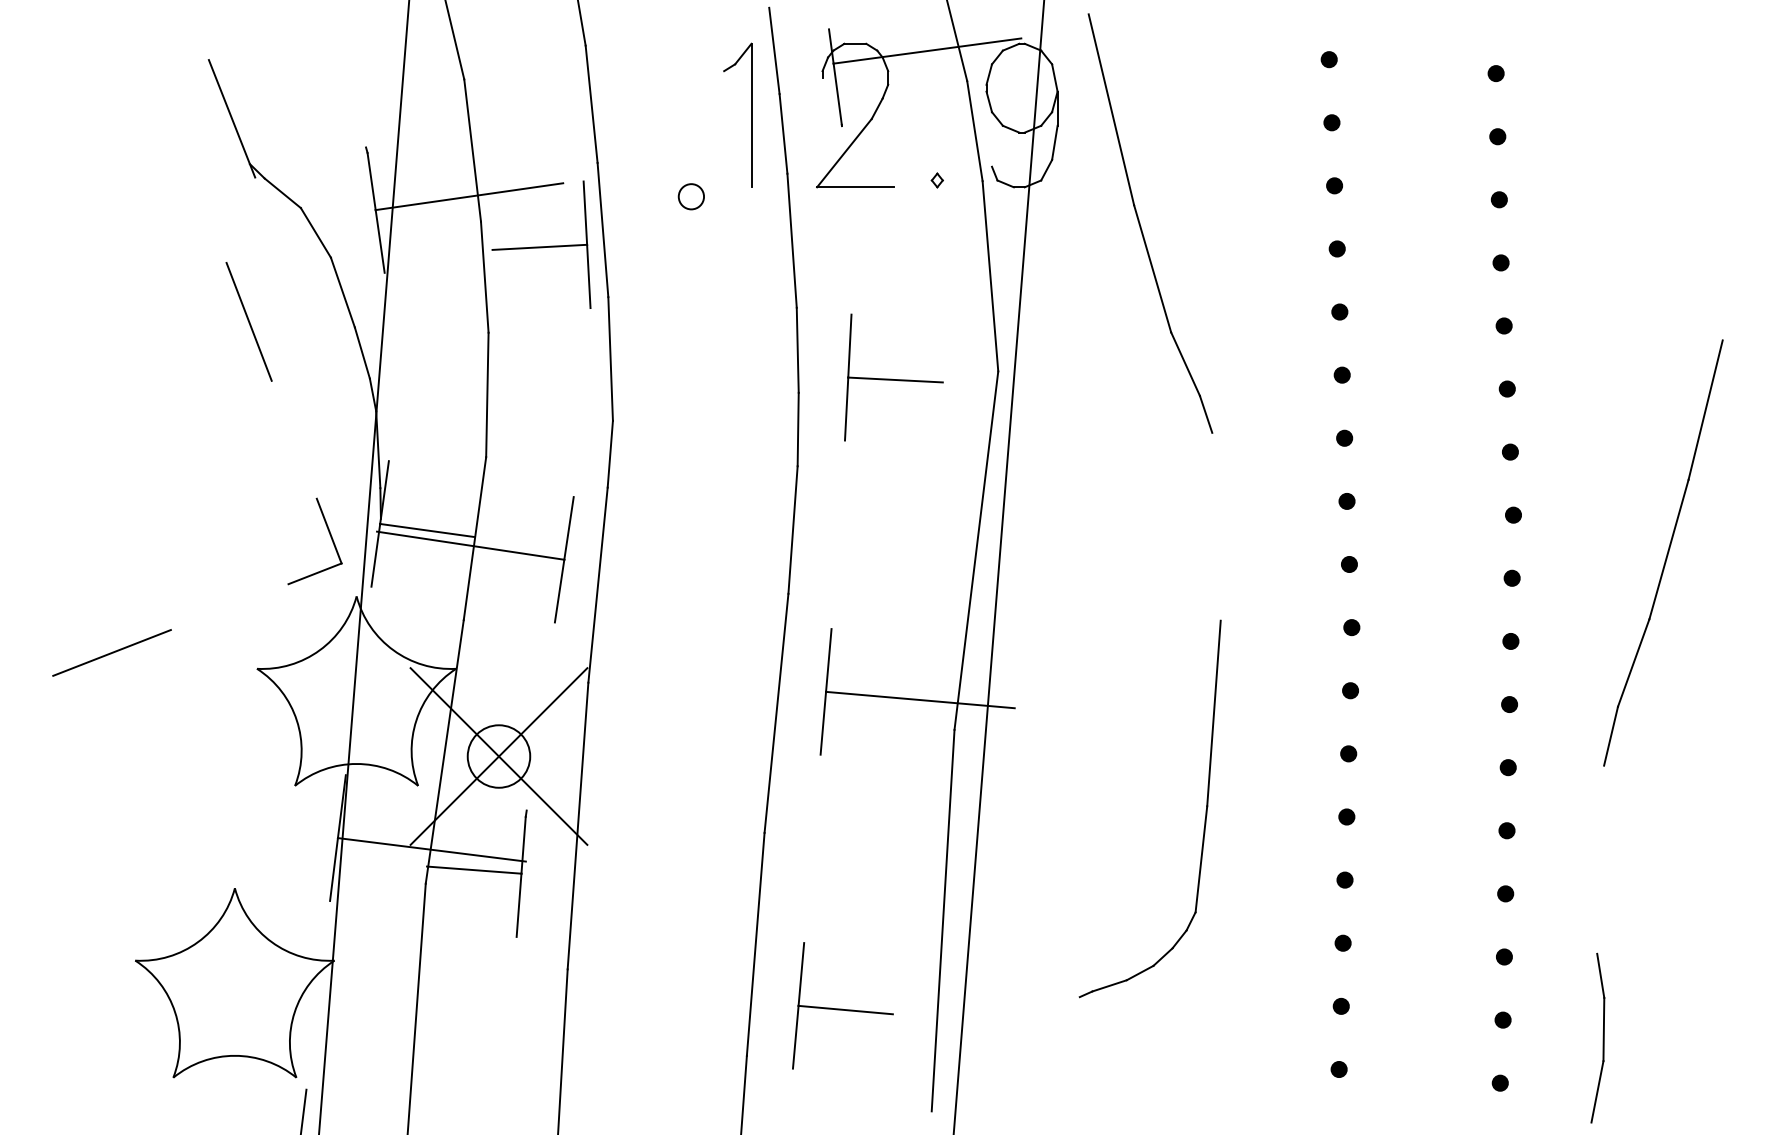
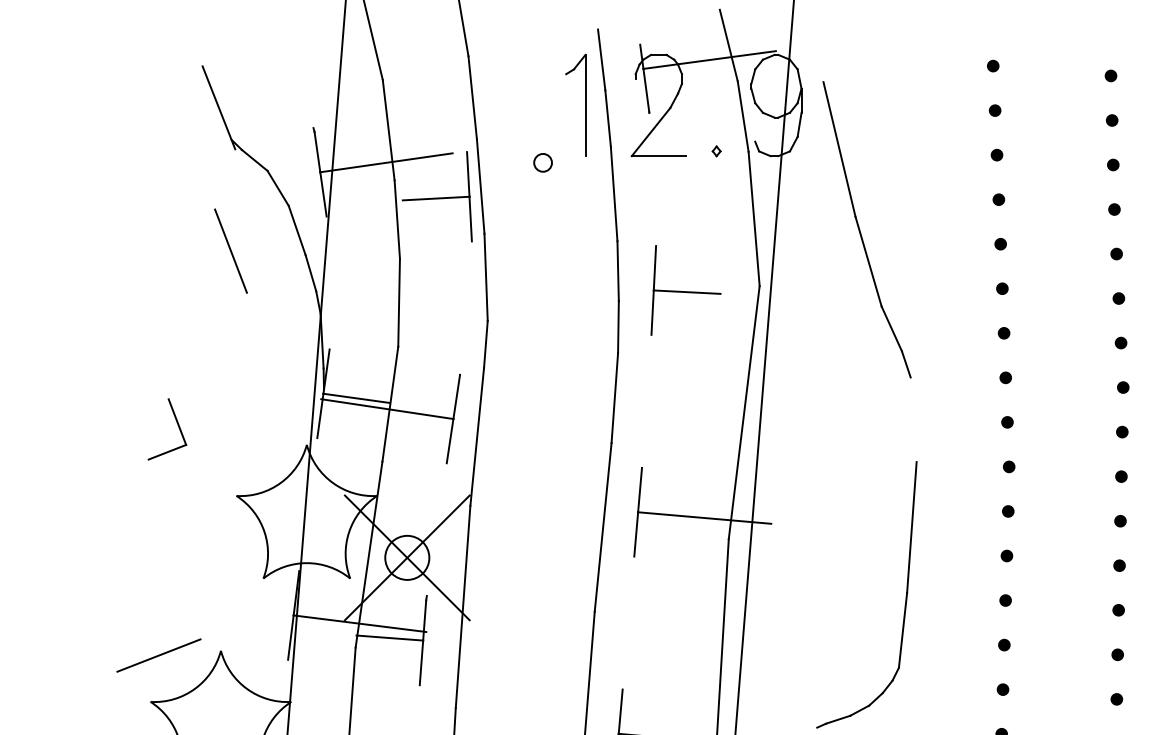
part: (1141, 226) -> (860, 231), moved
part: (329, 535) -> (177, 425), moved
line: (111, 652) -> (158, 655), moved

